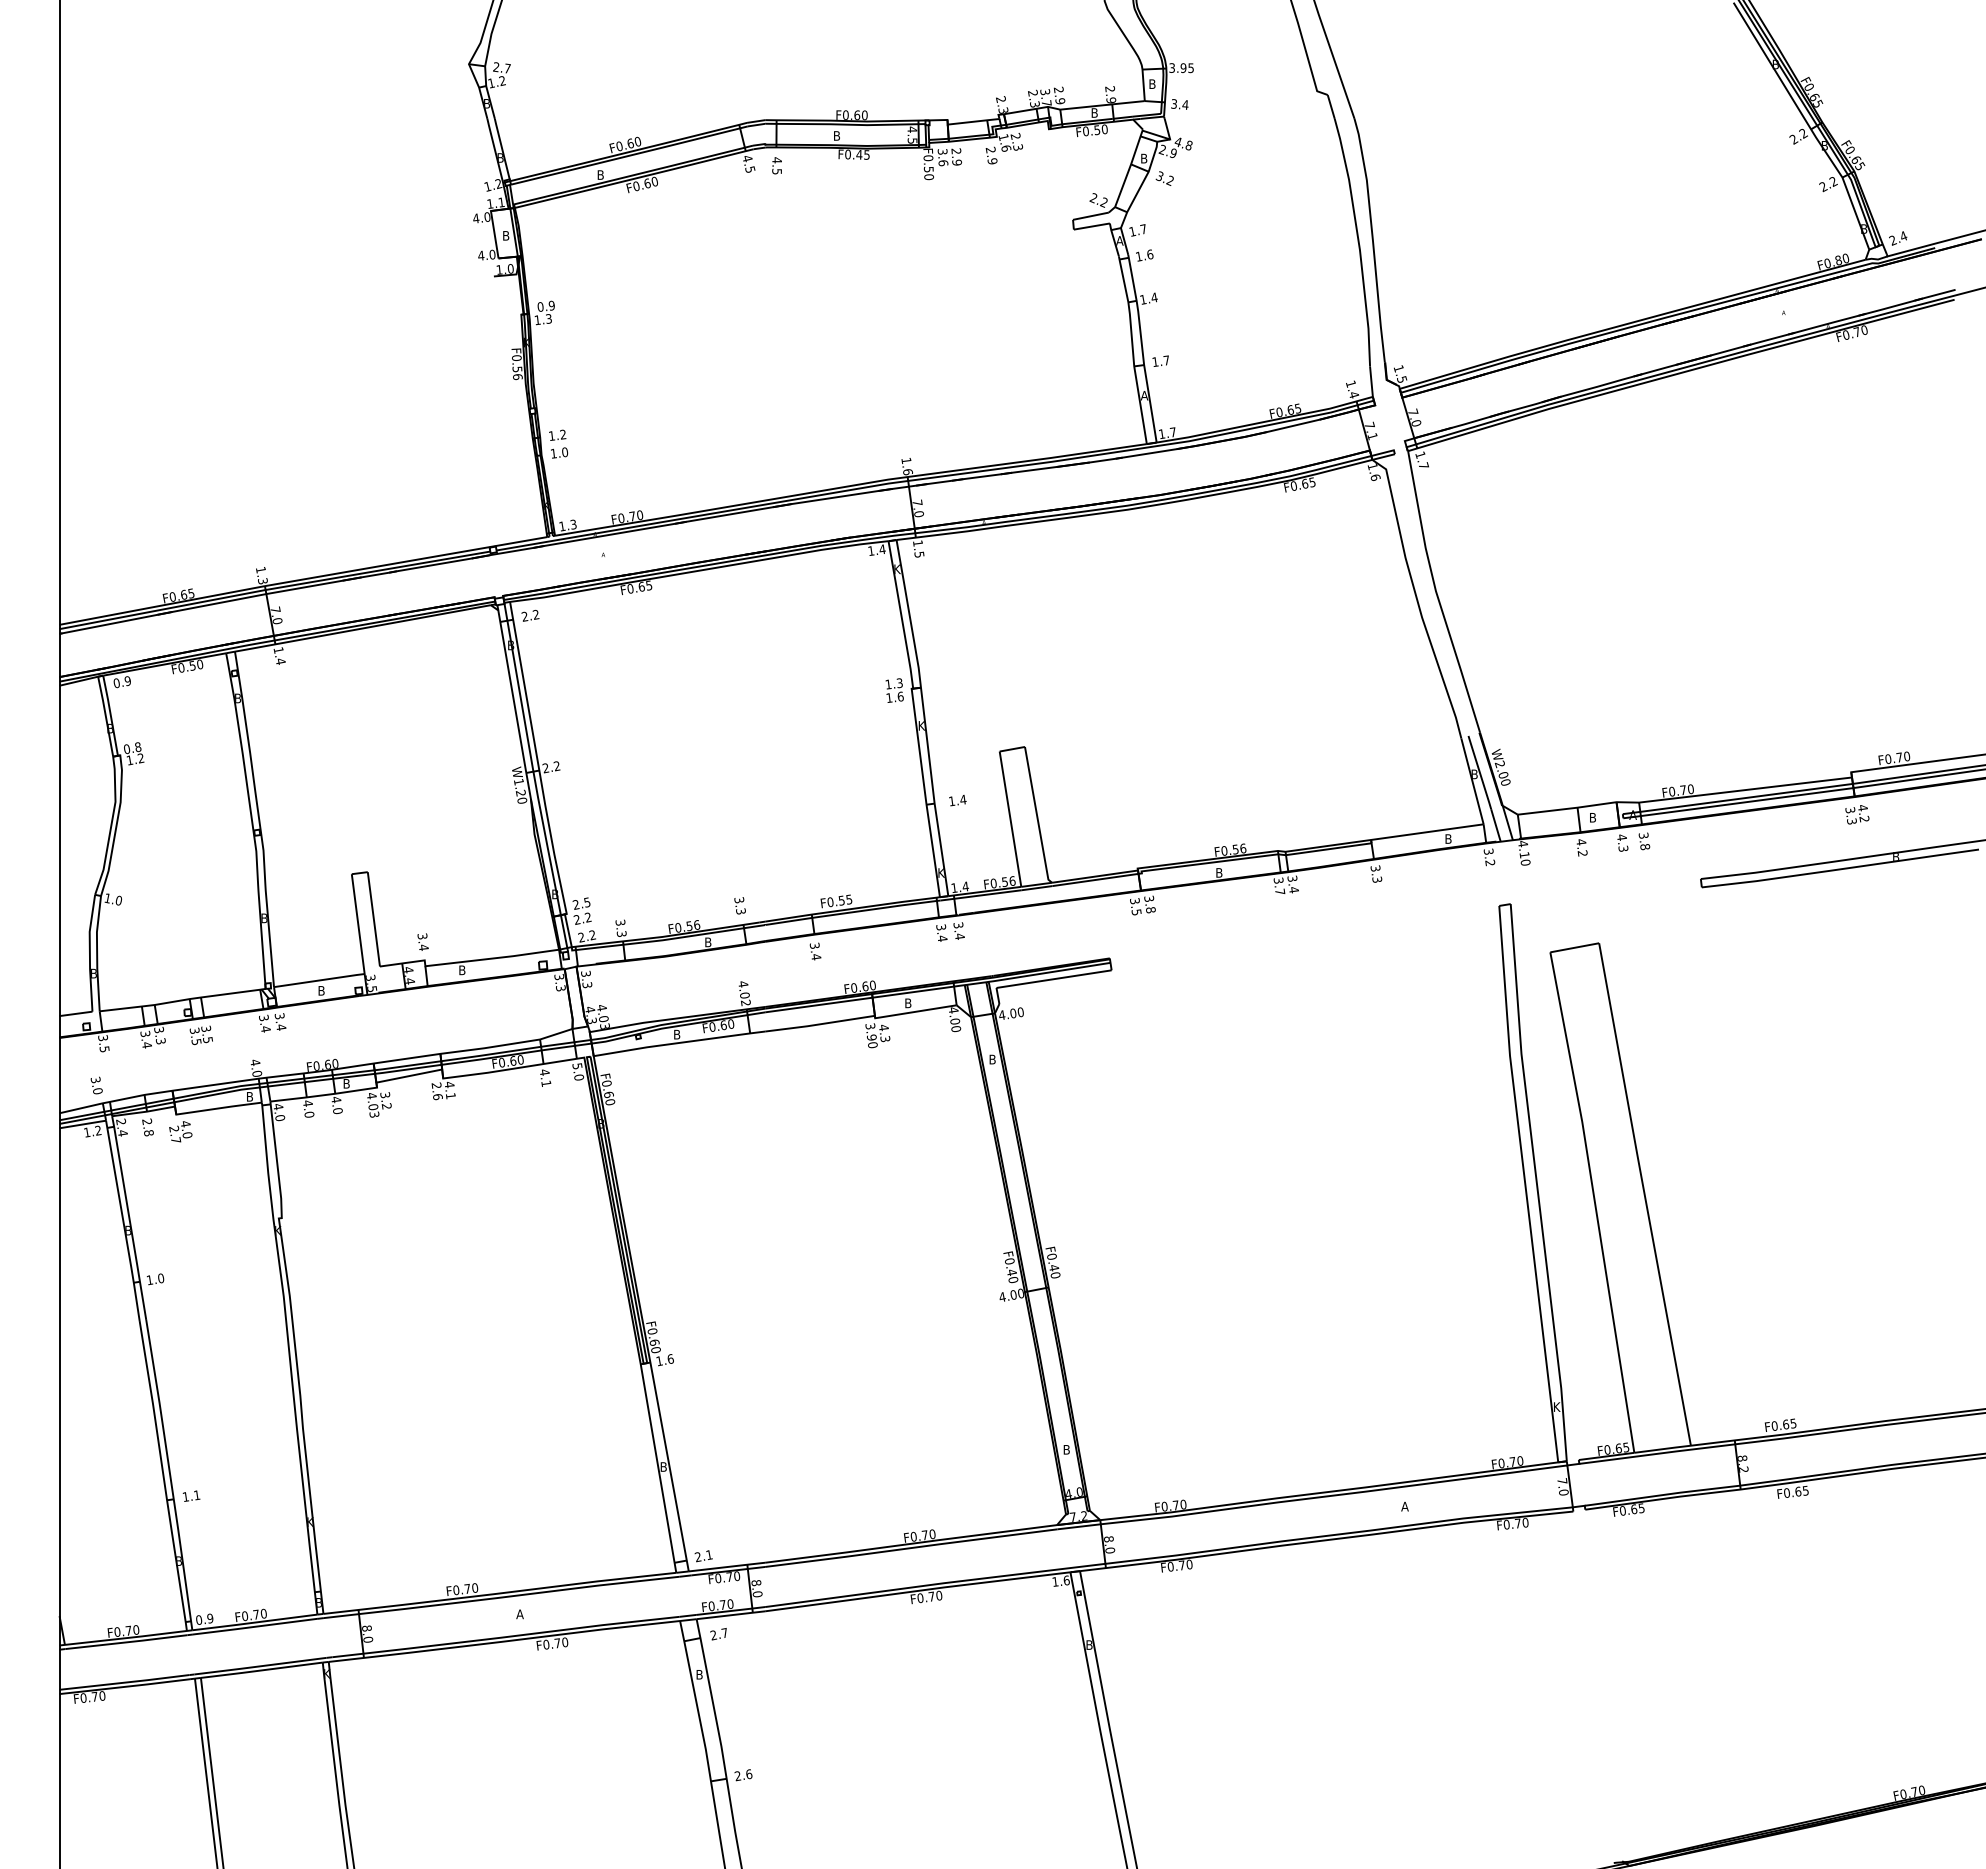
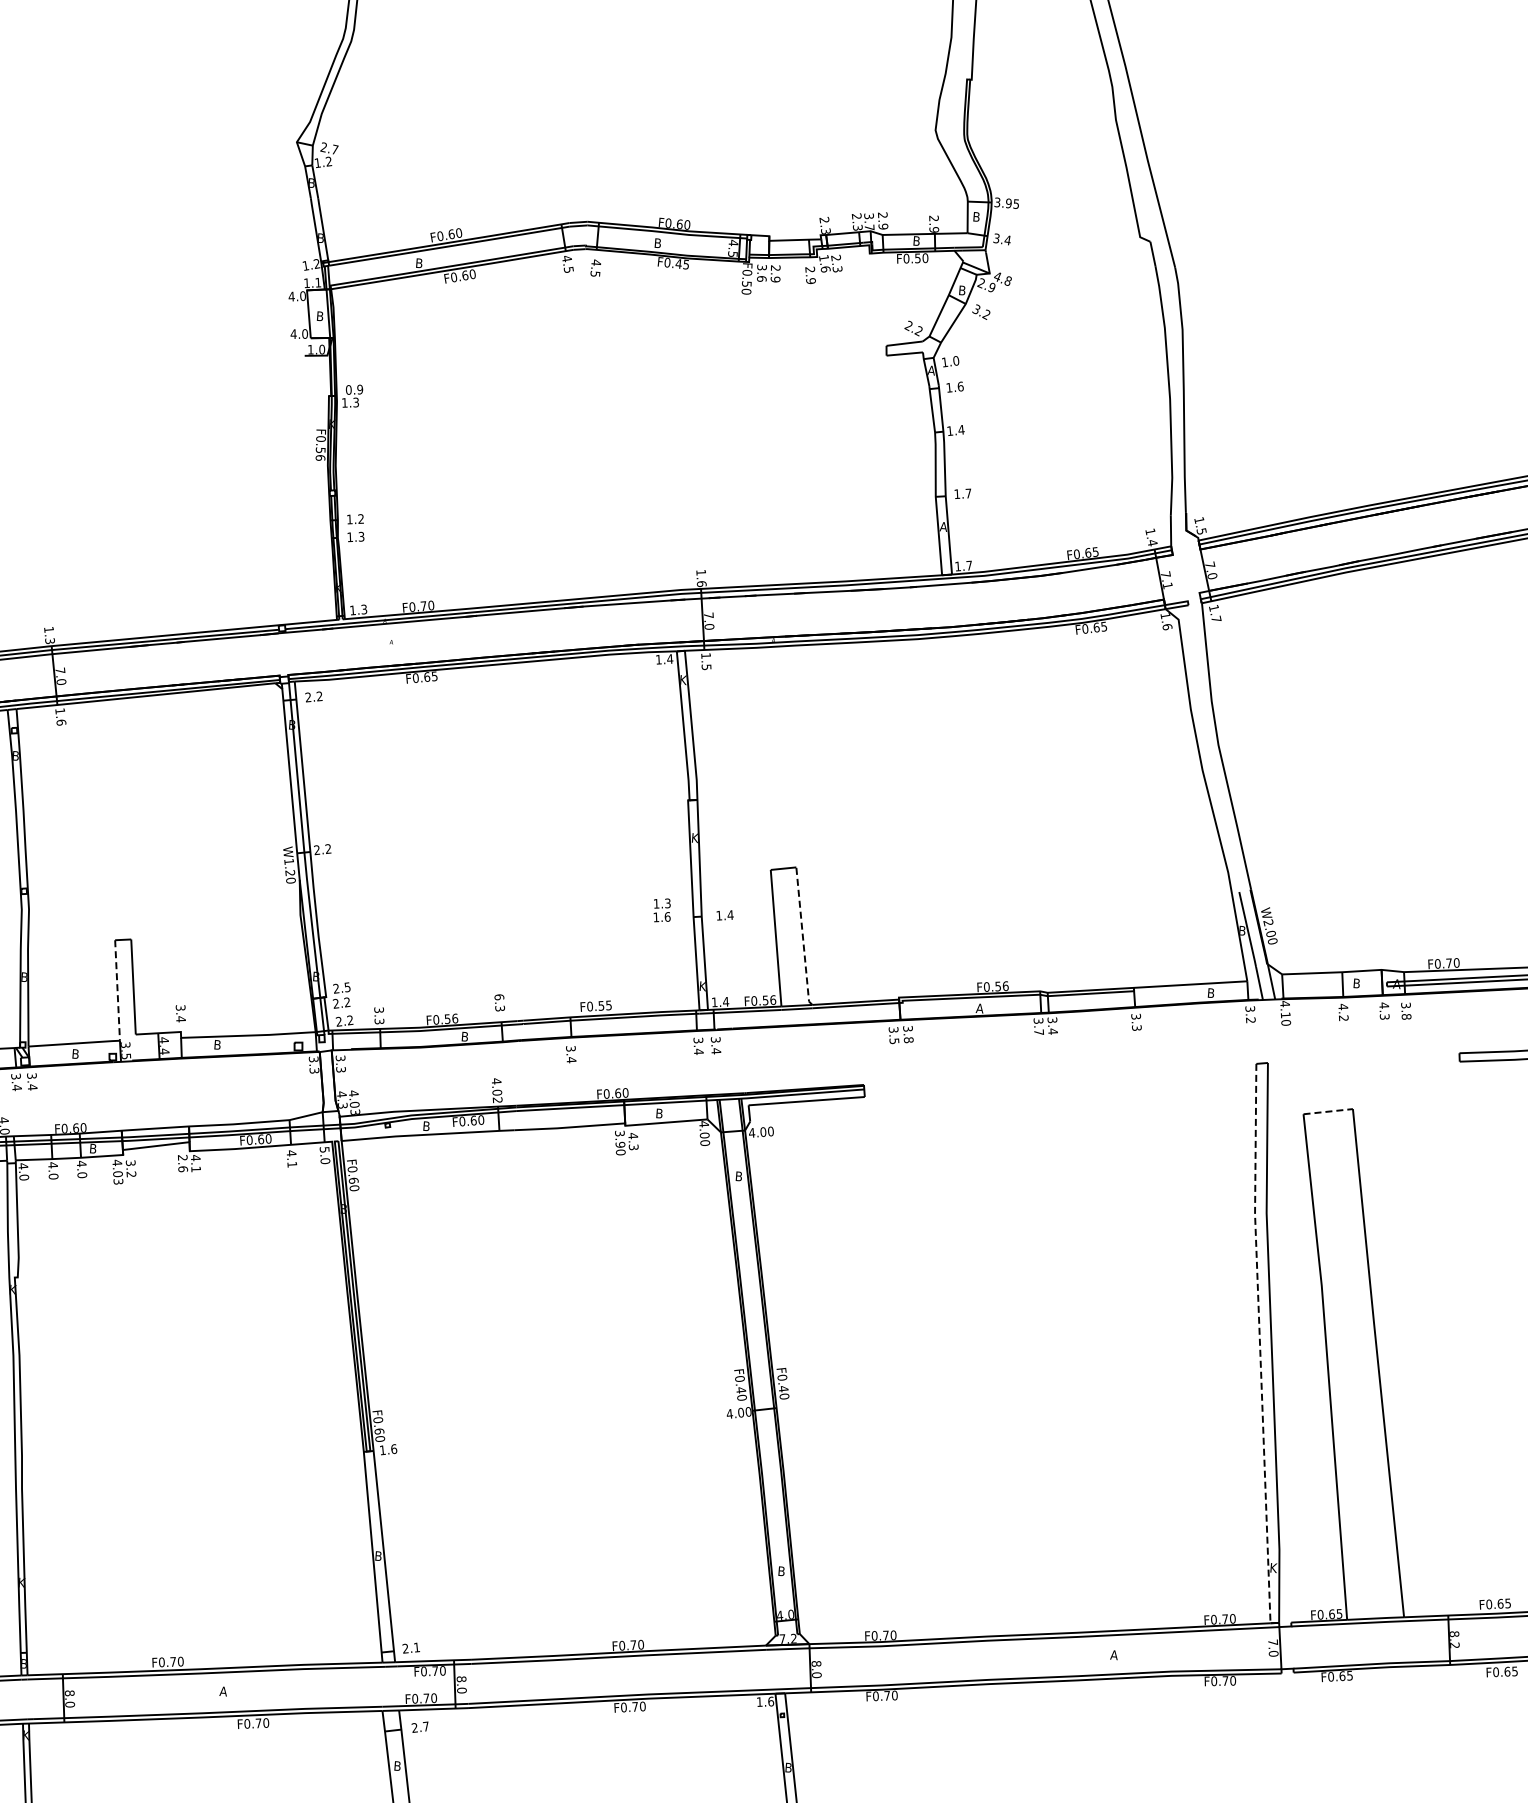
text: (1143, 229) -> (955, 361), 1.7 -> 1.0
text: (565, 452) -> (361, 537), 1.0 -> 1.3
text: (280, 661) -> (61, 722), 1.4 -> 1.6
text: (894, 690) -> (661, 910), moved
line: (1037, 815) -> (803, 936), solid -> dashed
text: (1218, 872) -> (979, 1008), B -> A
text: (739, 900) -> (499, 997), 3.3 -> 6.3
line: (358, 924) -> (117, 990), solid -> dashed
line: (1574, 947) -> (1328, 1111), solid -> dashed
line: (1525, 1184) -> (1260, 1343), solid -> dashed

